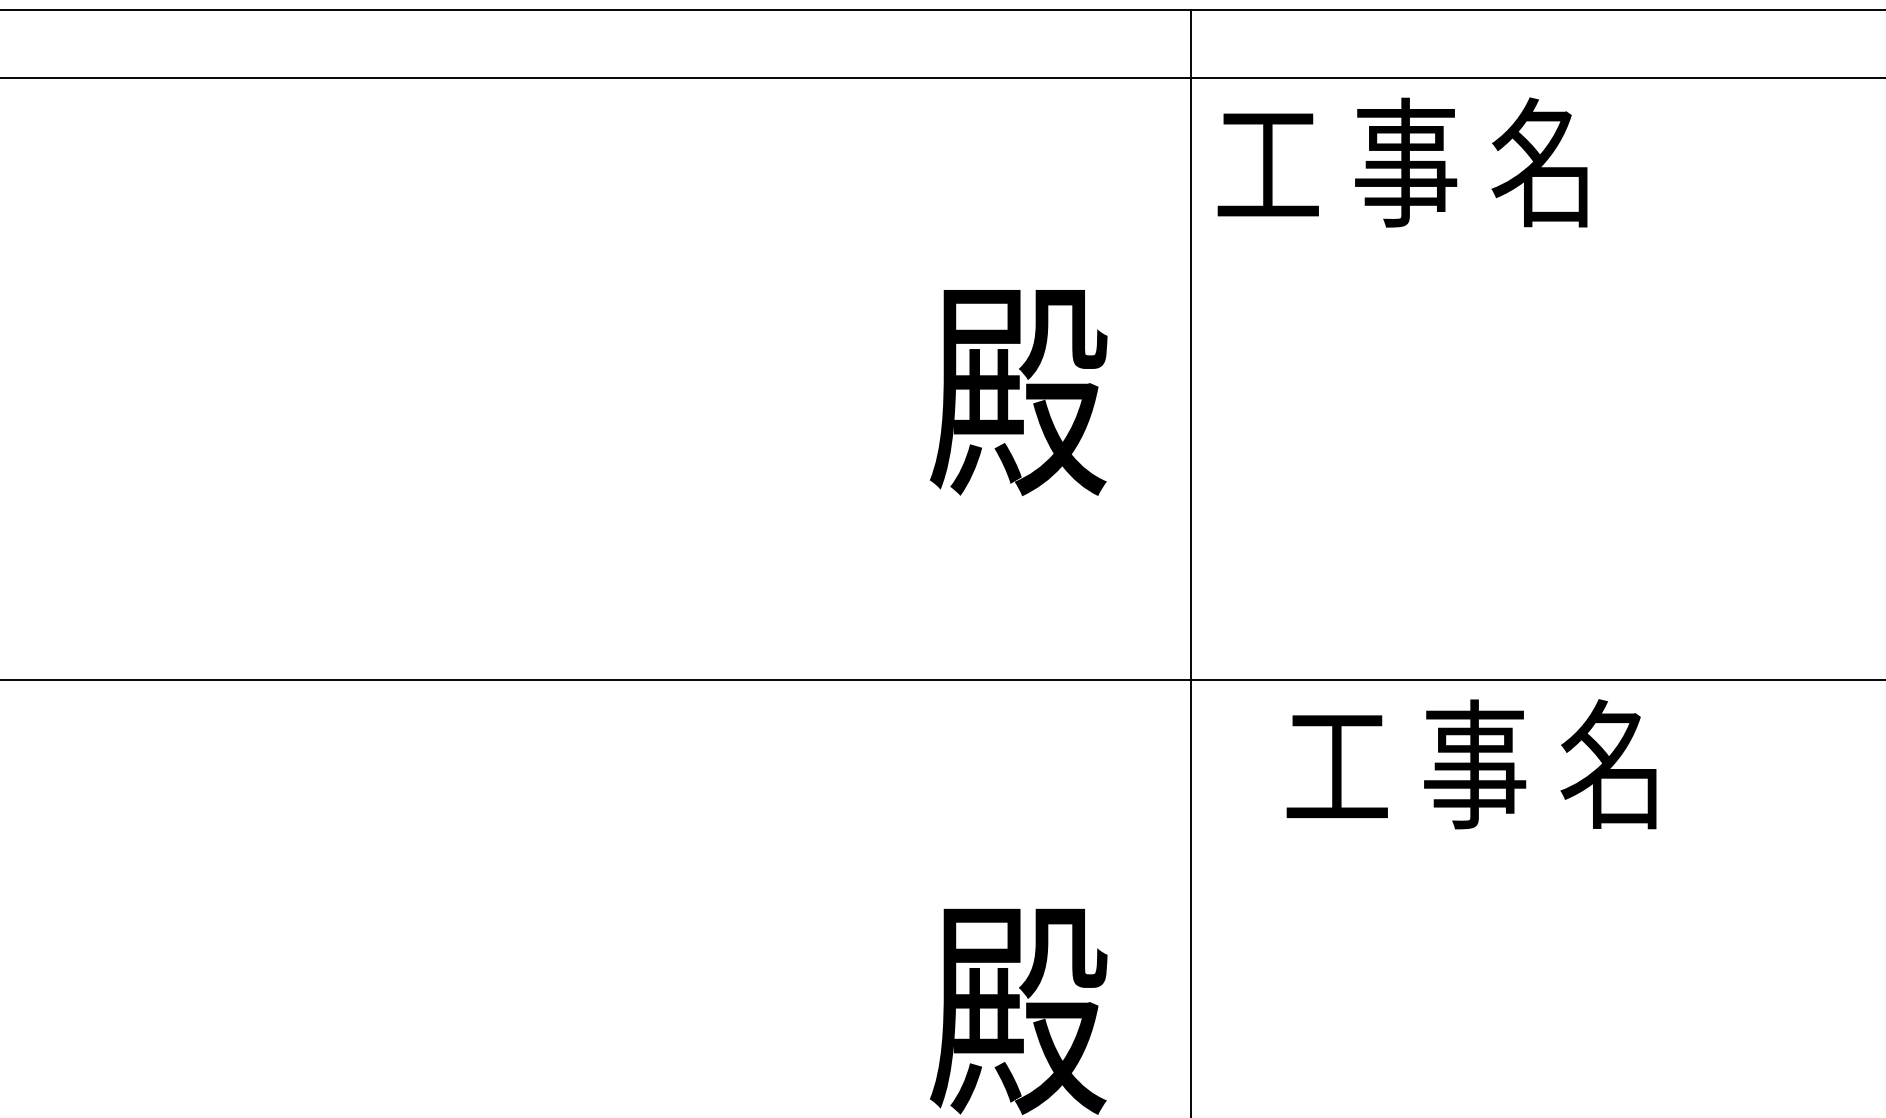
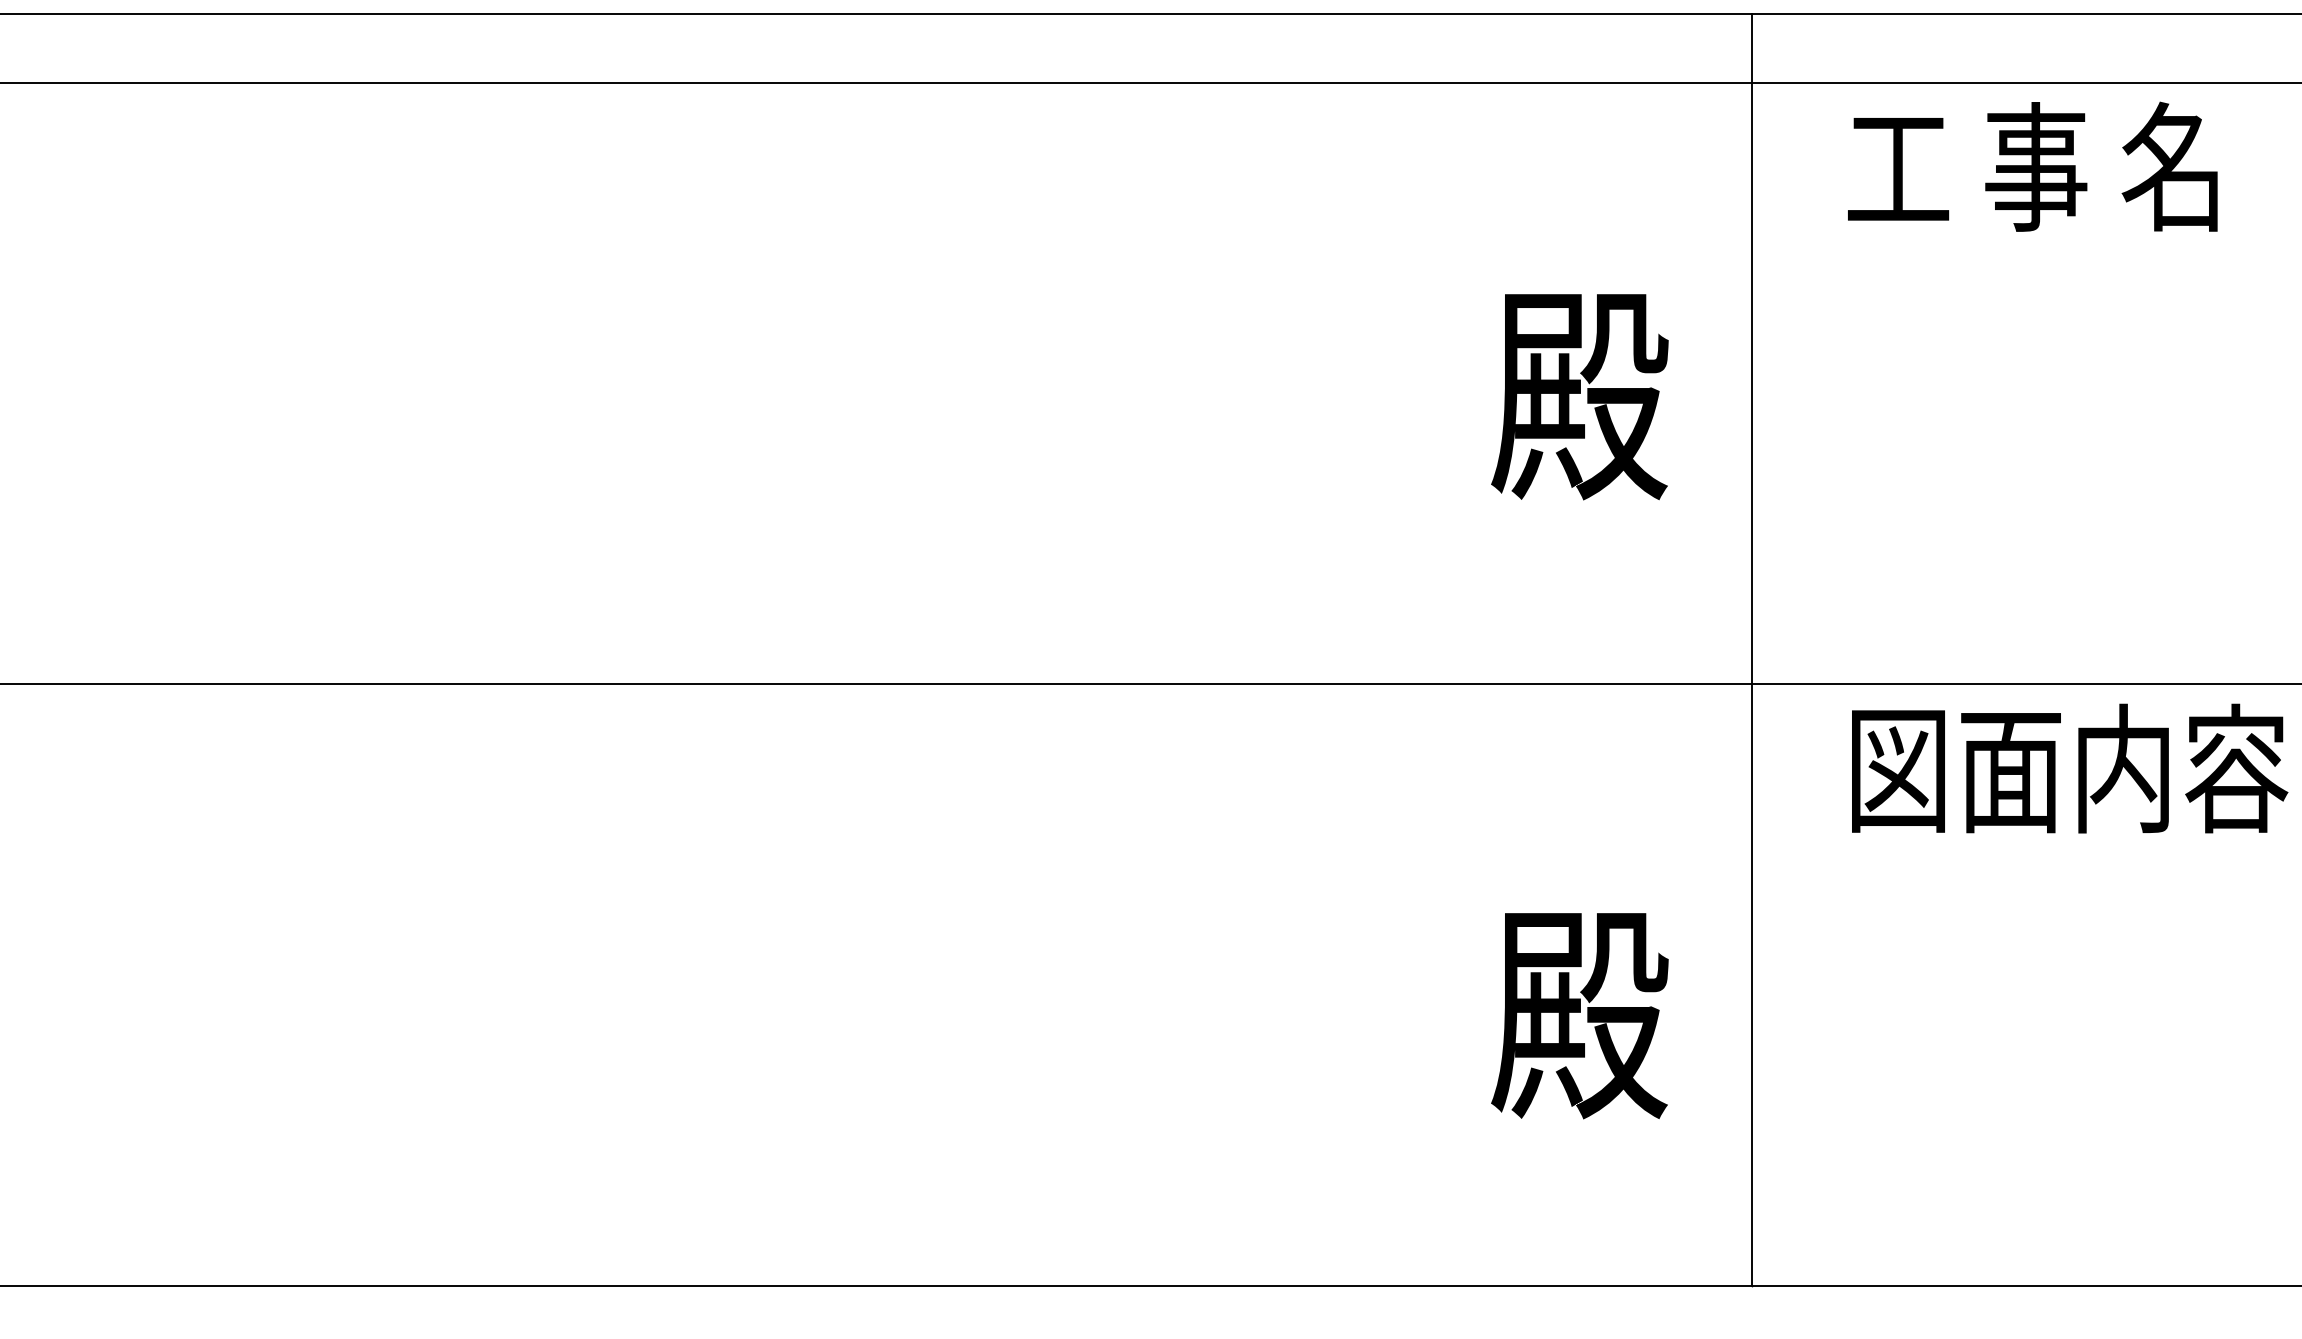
text: (1402, 162) -> (2032, 166), moved
text: (1507, 764) -> (2068, 768), 工 事 名 -> 図面内容

